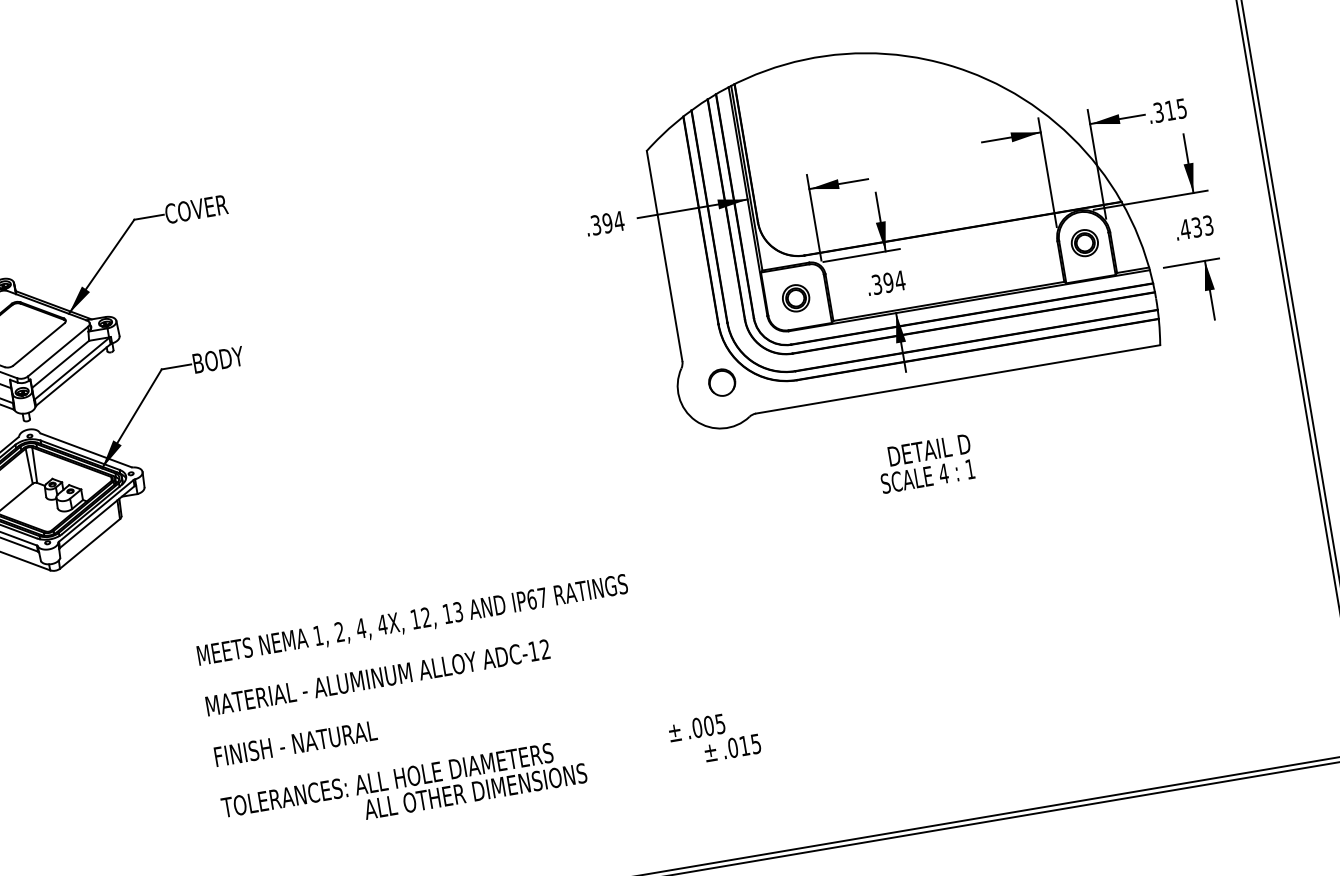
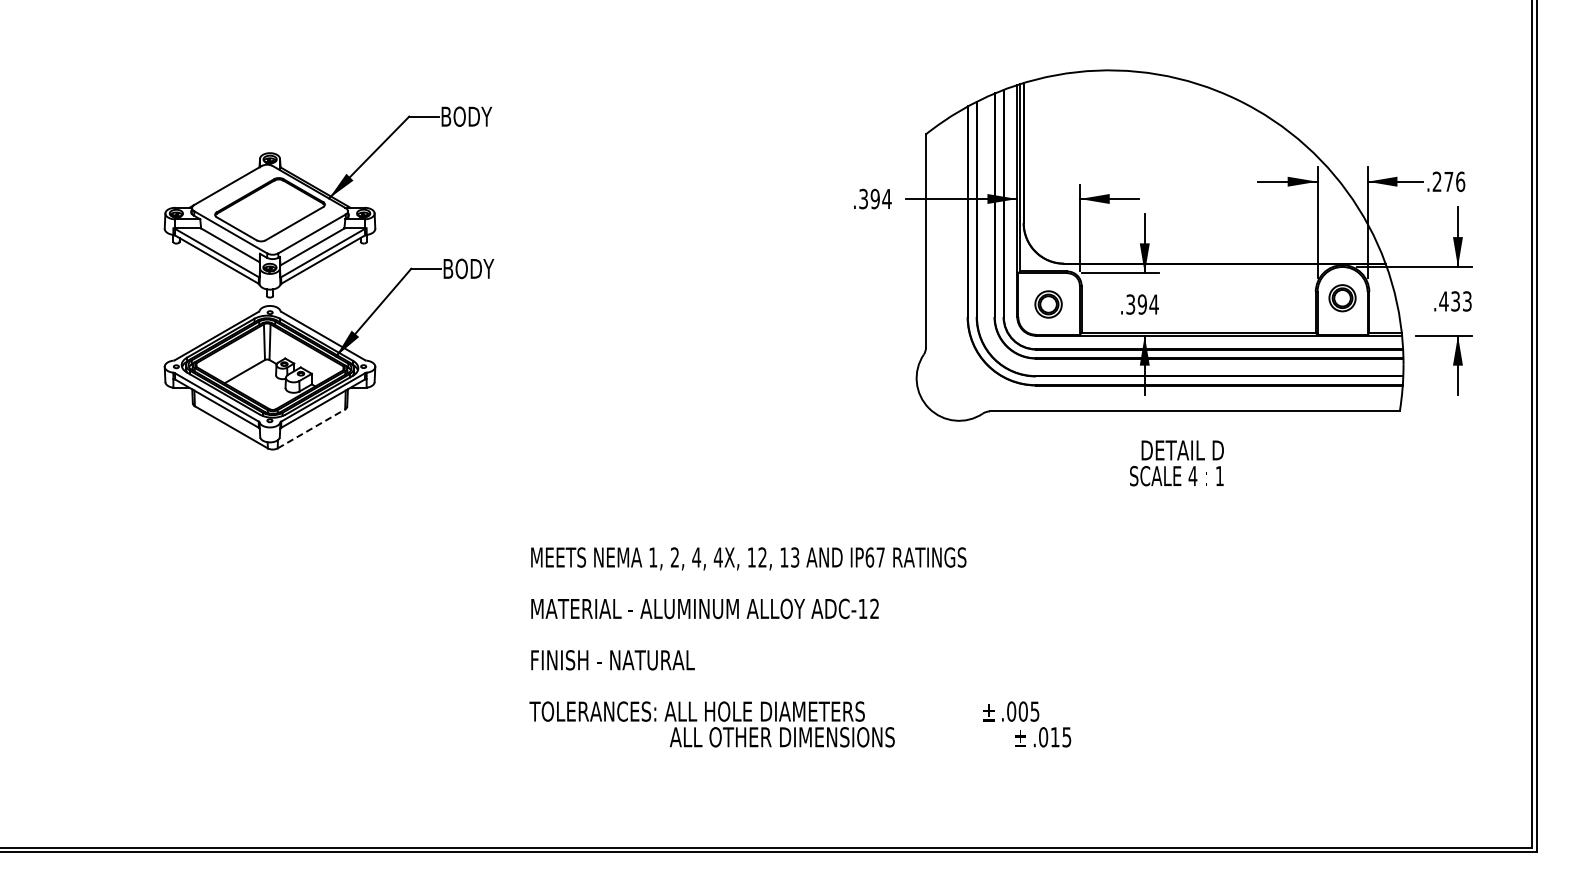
text: (1169, 110) -> (1448, 181), .315 -> .276
text: (196, 209) -> (472, 116), COVER -> BODY
part: (722, 382) -> (961, 375), removed
text: (925, 464) -> (1176, 463), moved
line: (89, 543) -> (311, 428), solid -> dashed
text: (478, 699) -> (800, 647), moved

